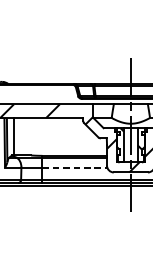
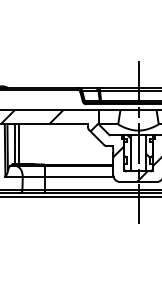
line: (17, 136) -> (18, 144), added
line: (75, 168) -> (79, 177), dashed -> solid

